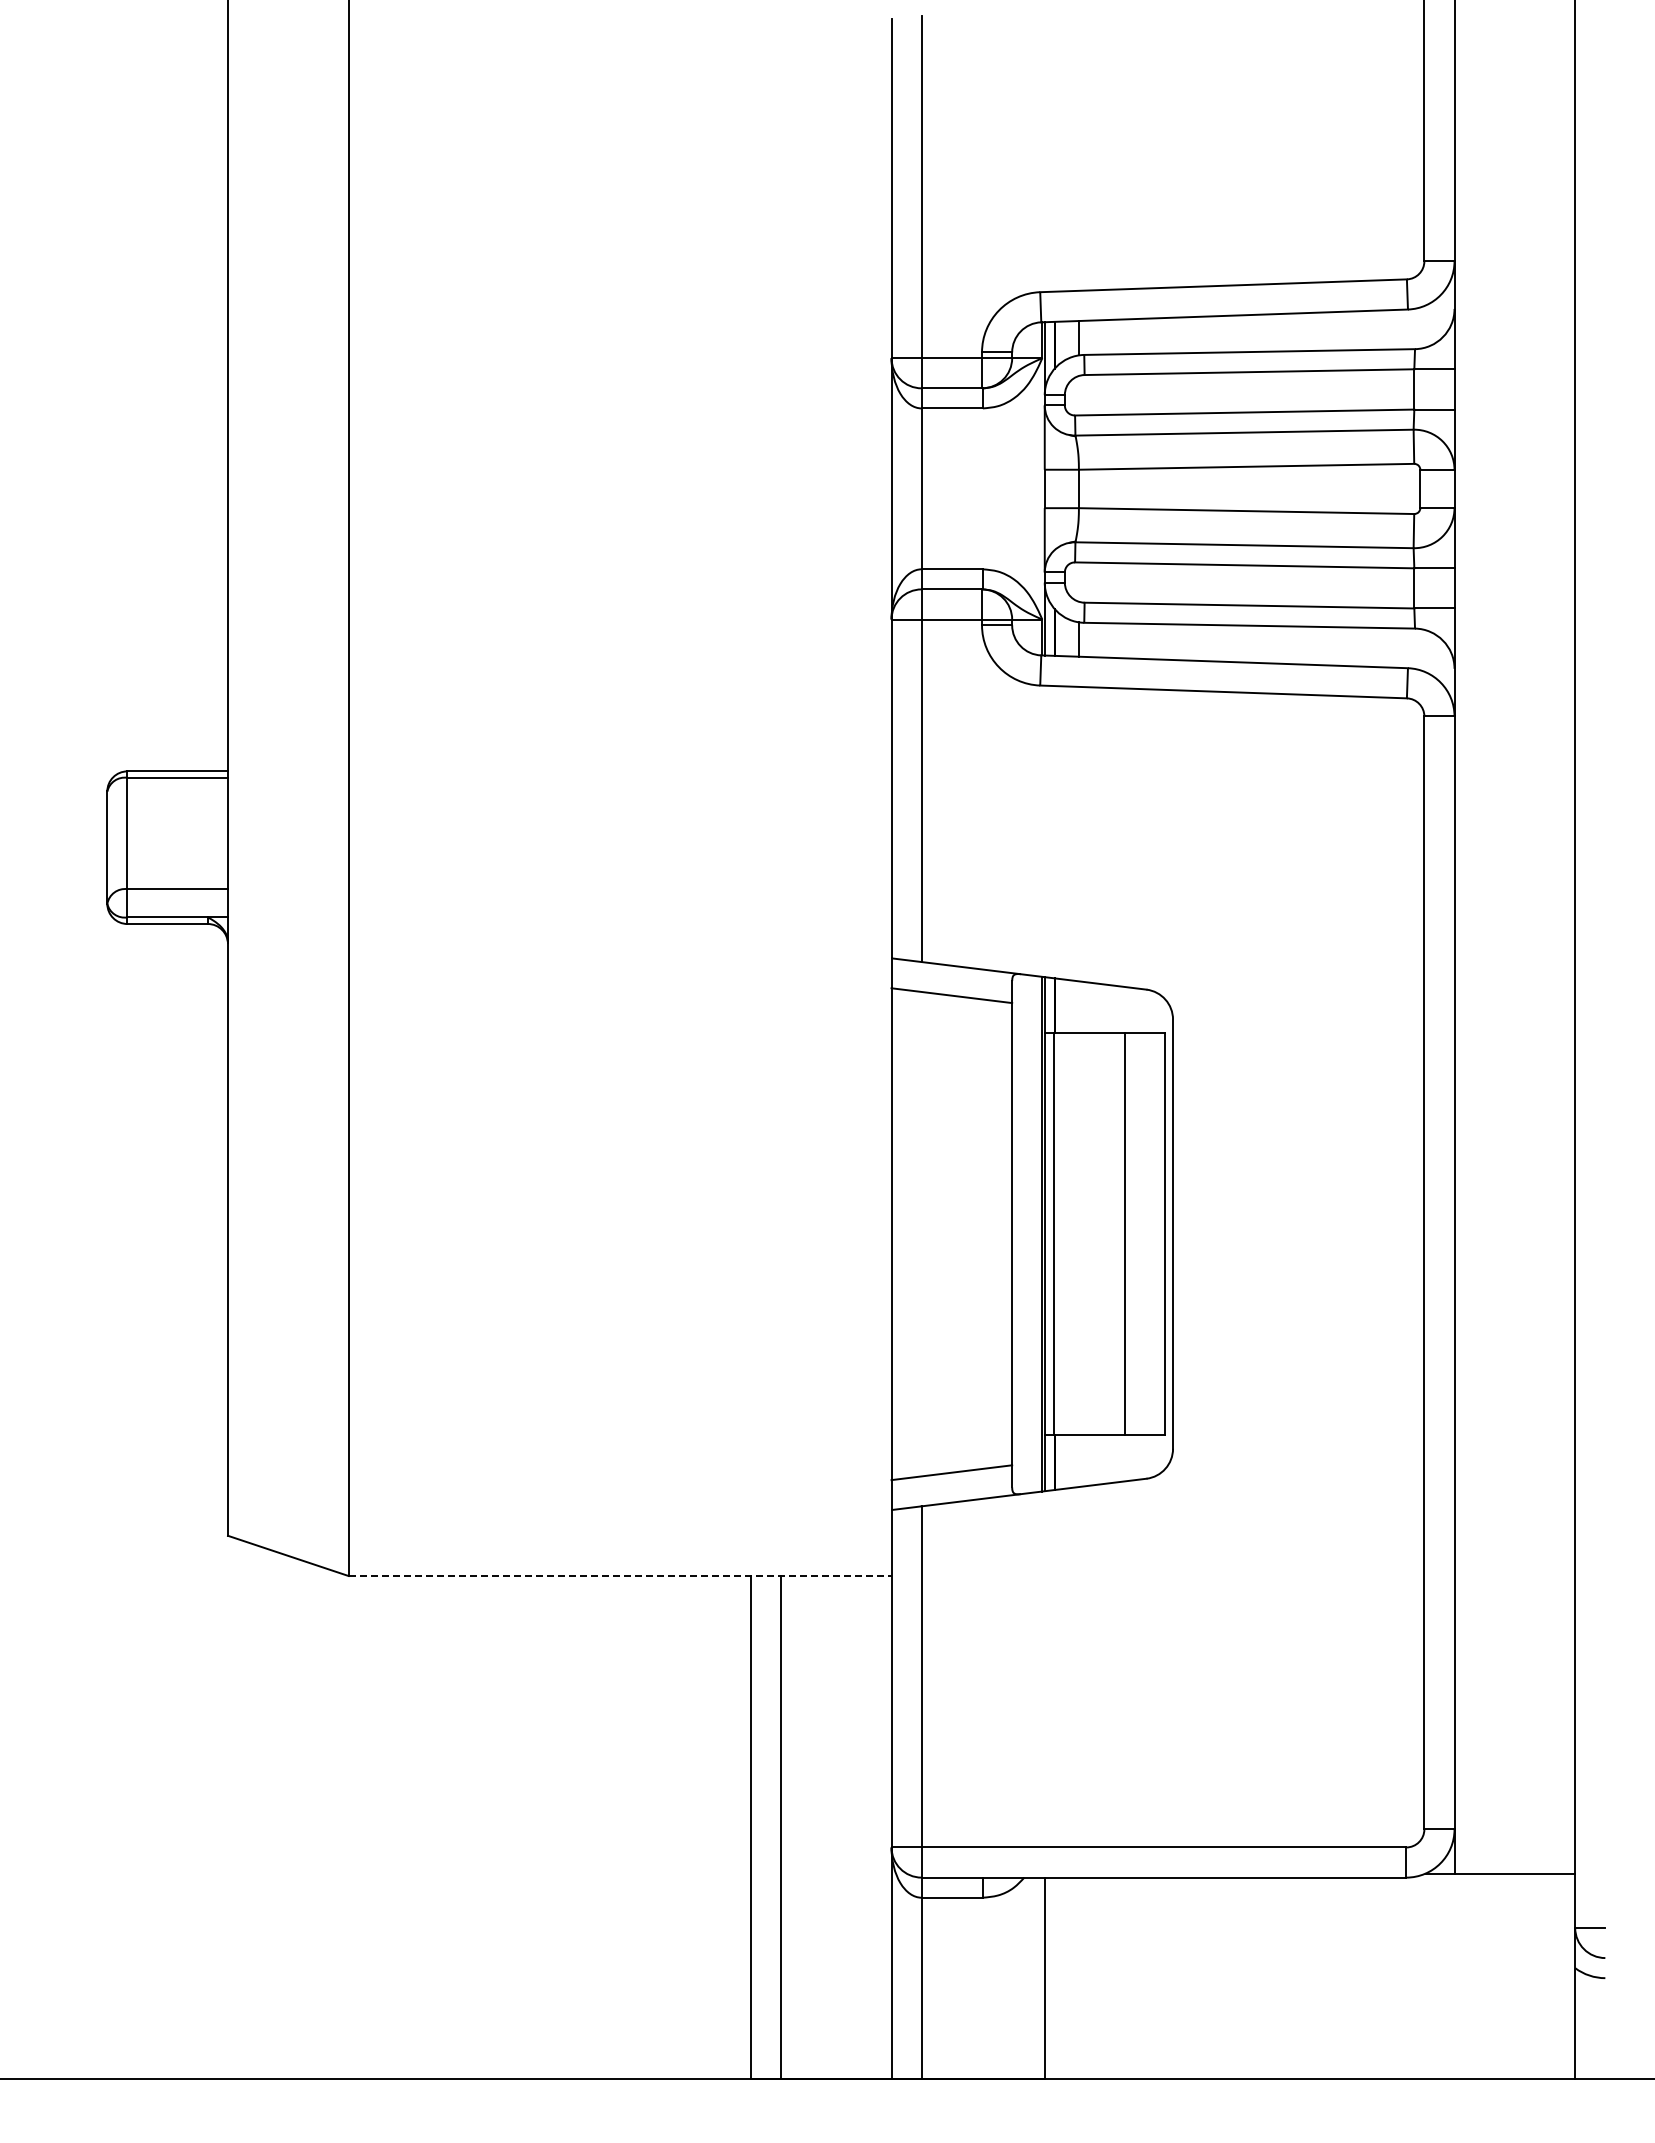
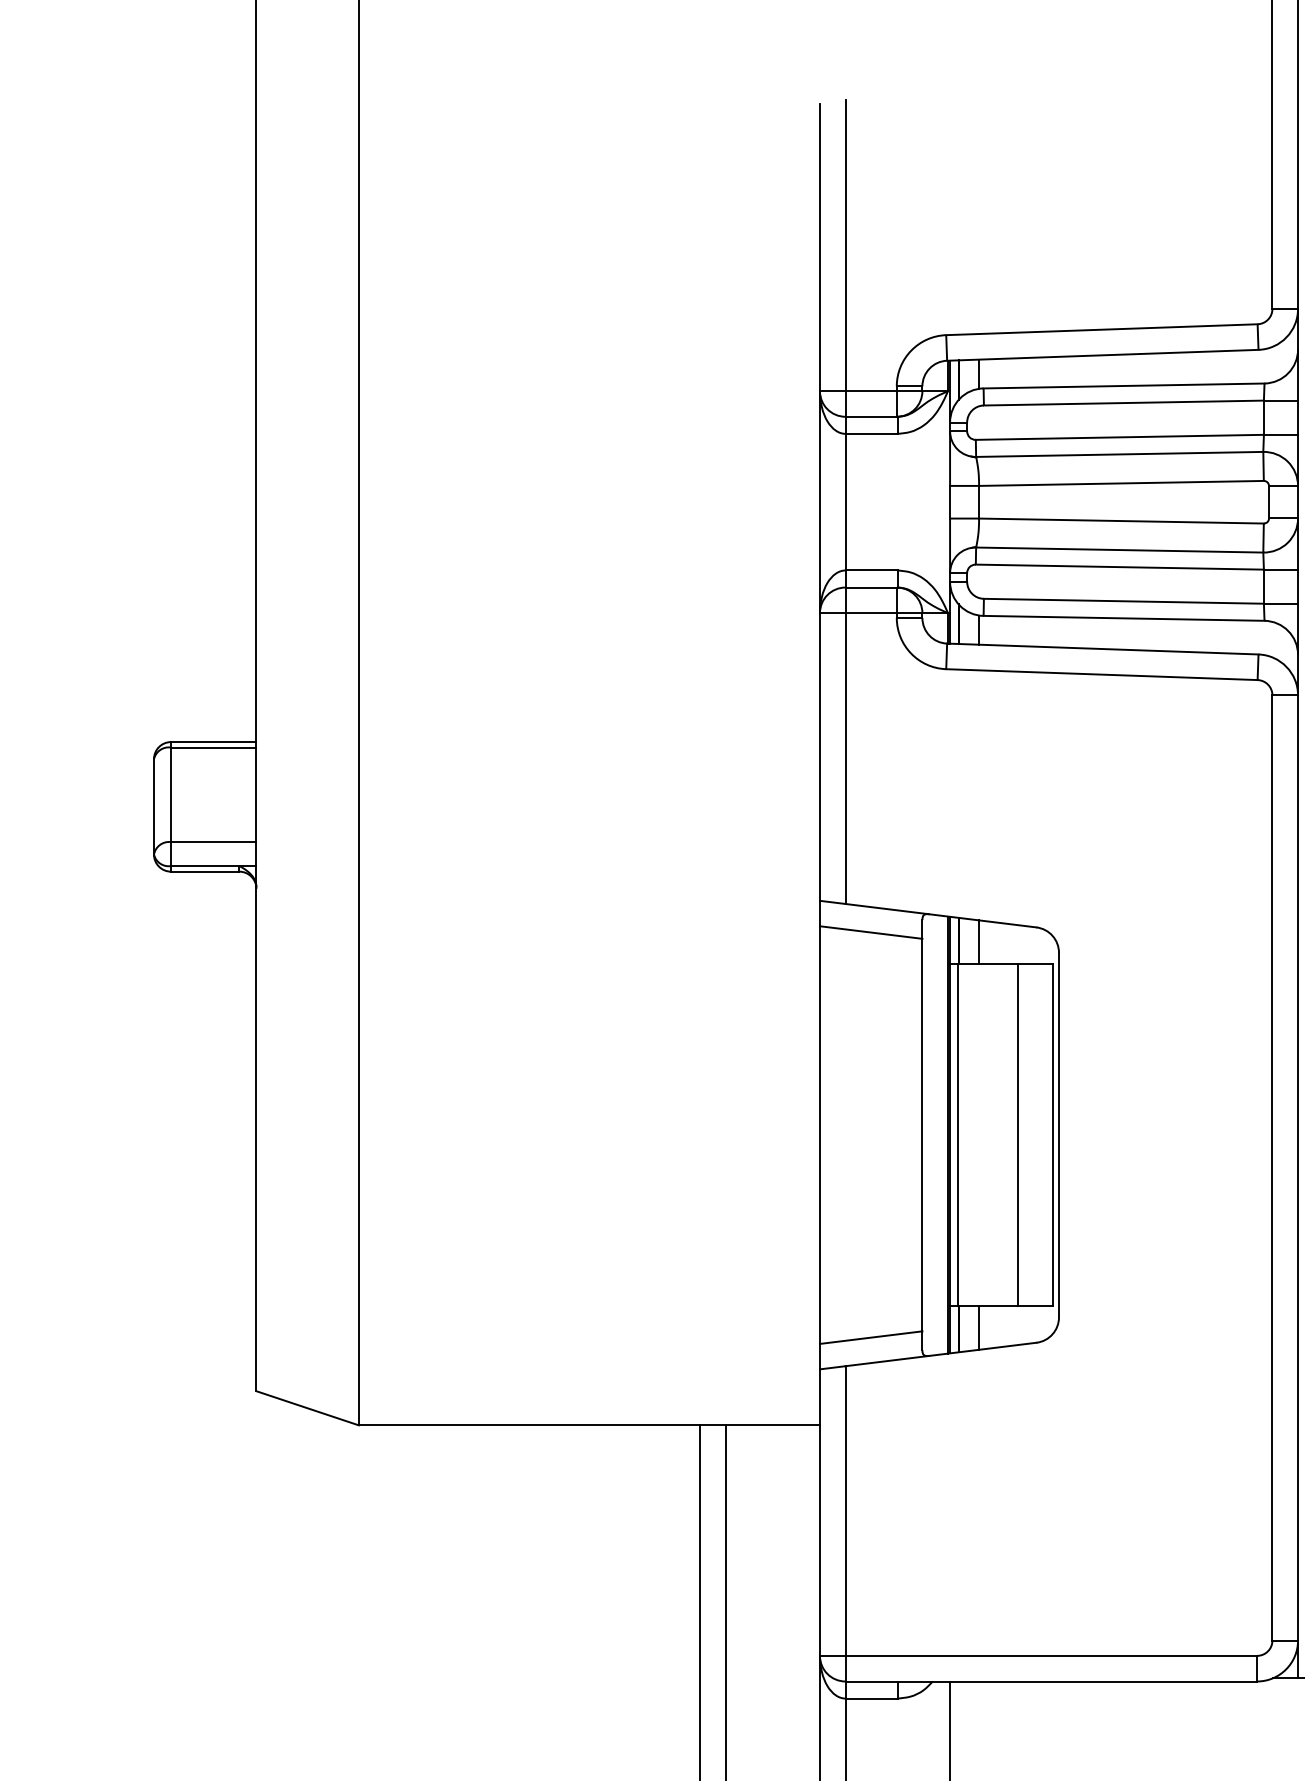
line: (1079, 1007) -> (979, 942), added
line: (1079, 1461) -> (979, 1328), added
line: (620, 1576) -> (589, 1425), dashed -> solid

